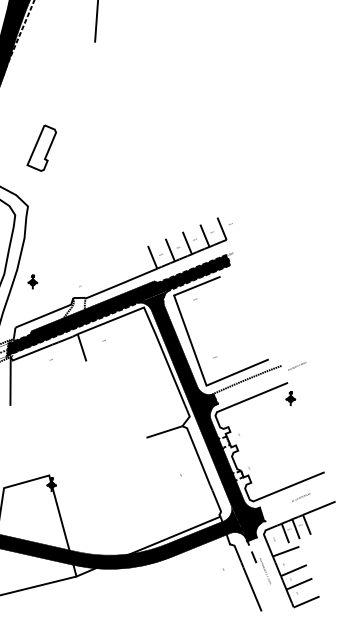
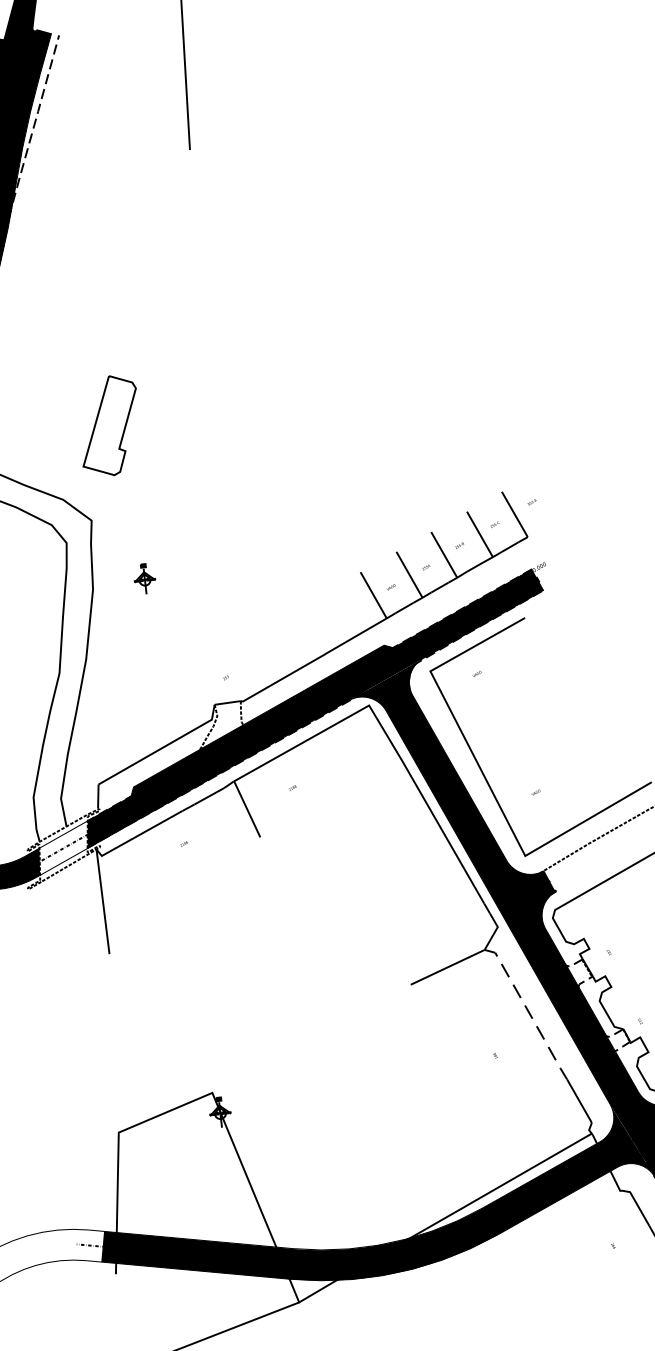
part: (41, 147) -> (108, 424), moved
part: (32, 281) -> (143, 577), moved
line: (197, 454) -> (525, 1006), solid -> dashed

